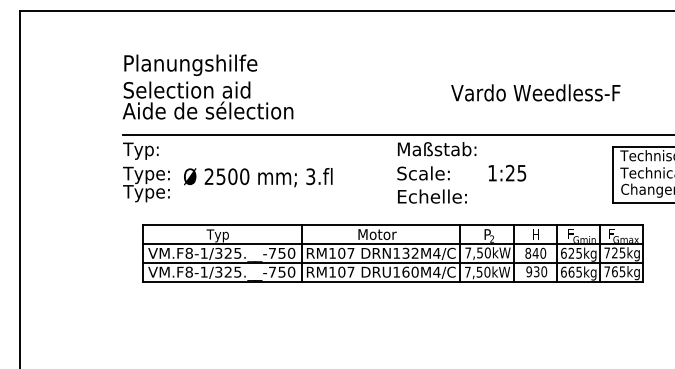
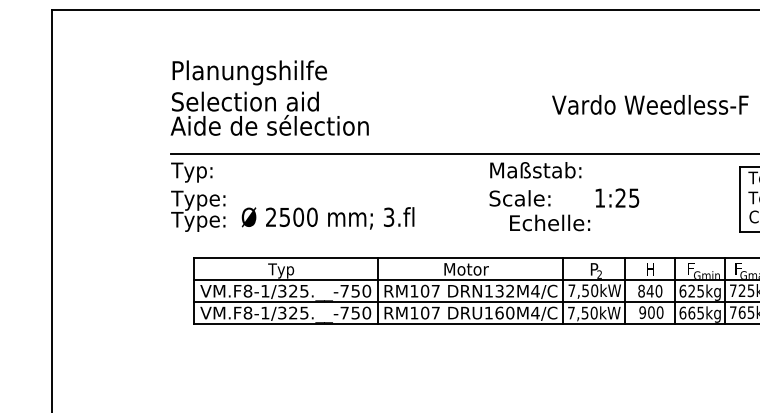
text: (258, 177) -> (328, 218), moved
text: (432, 196) -> (550, 222), moved
text: (536, 271) -> (651, 312), 930 -> 900

